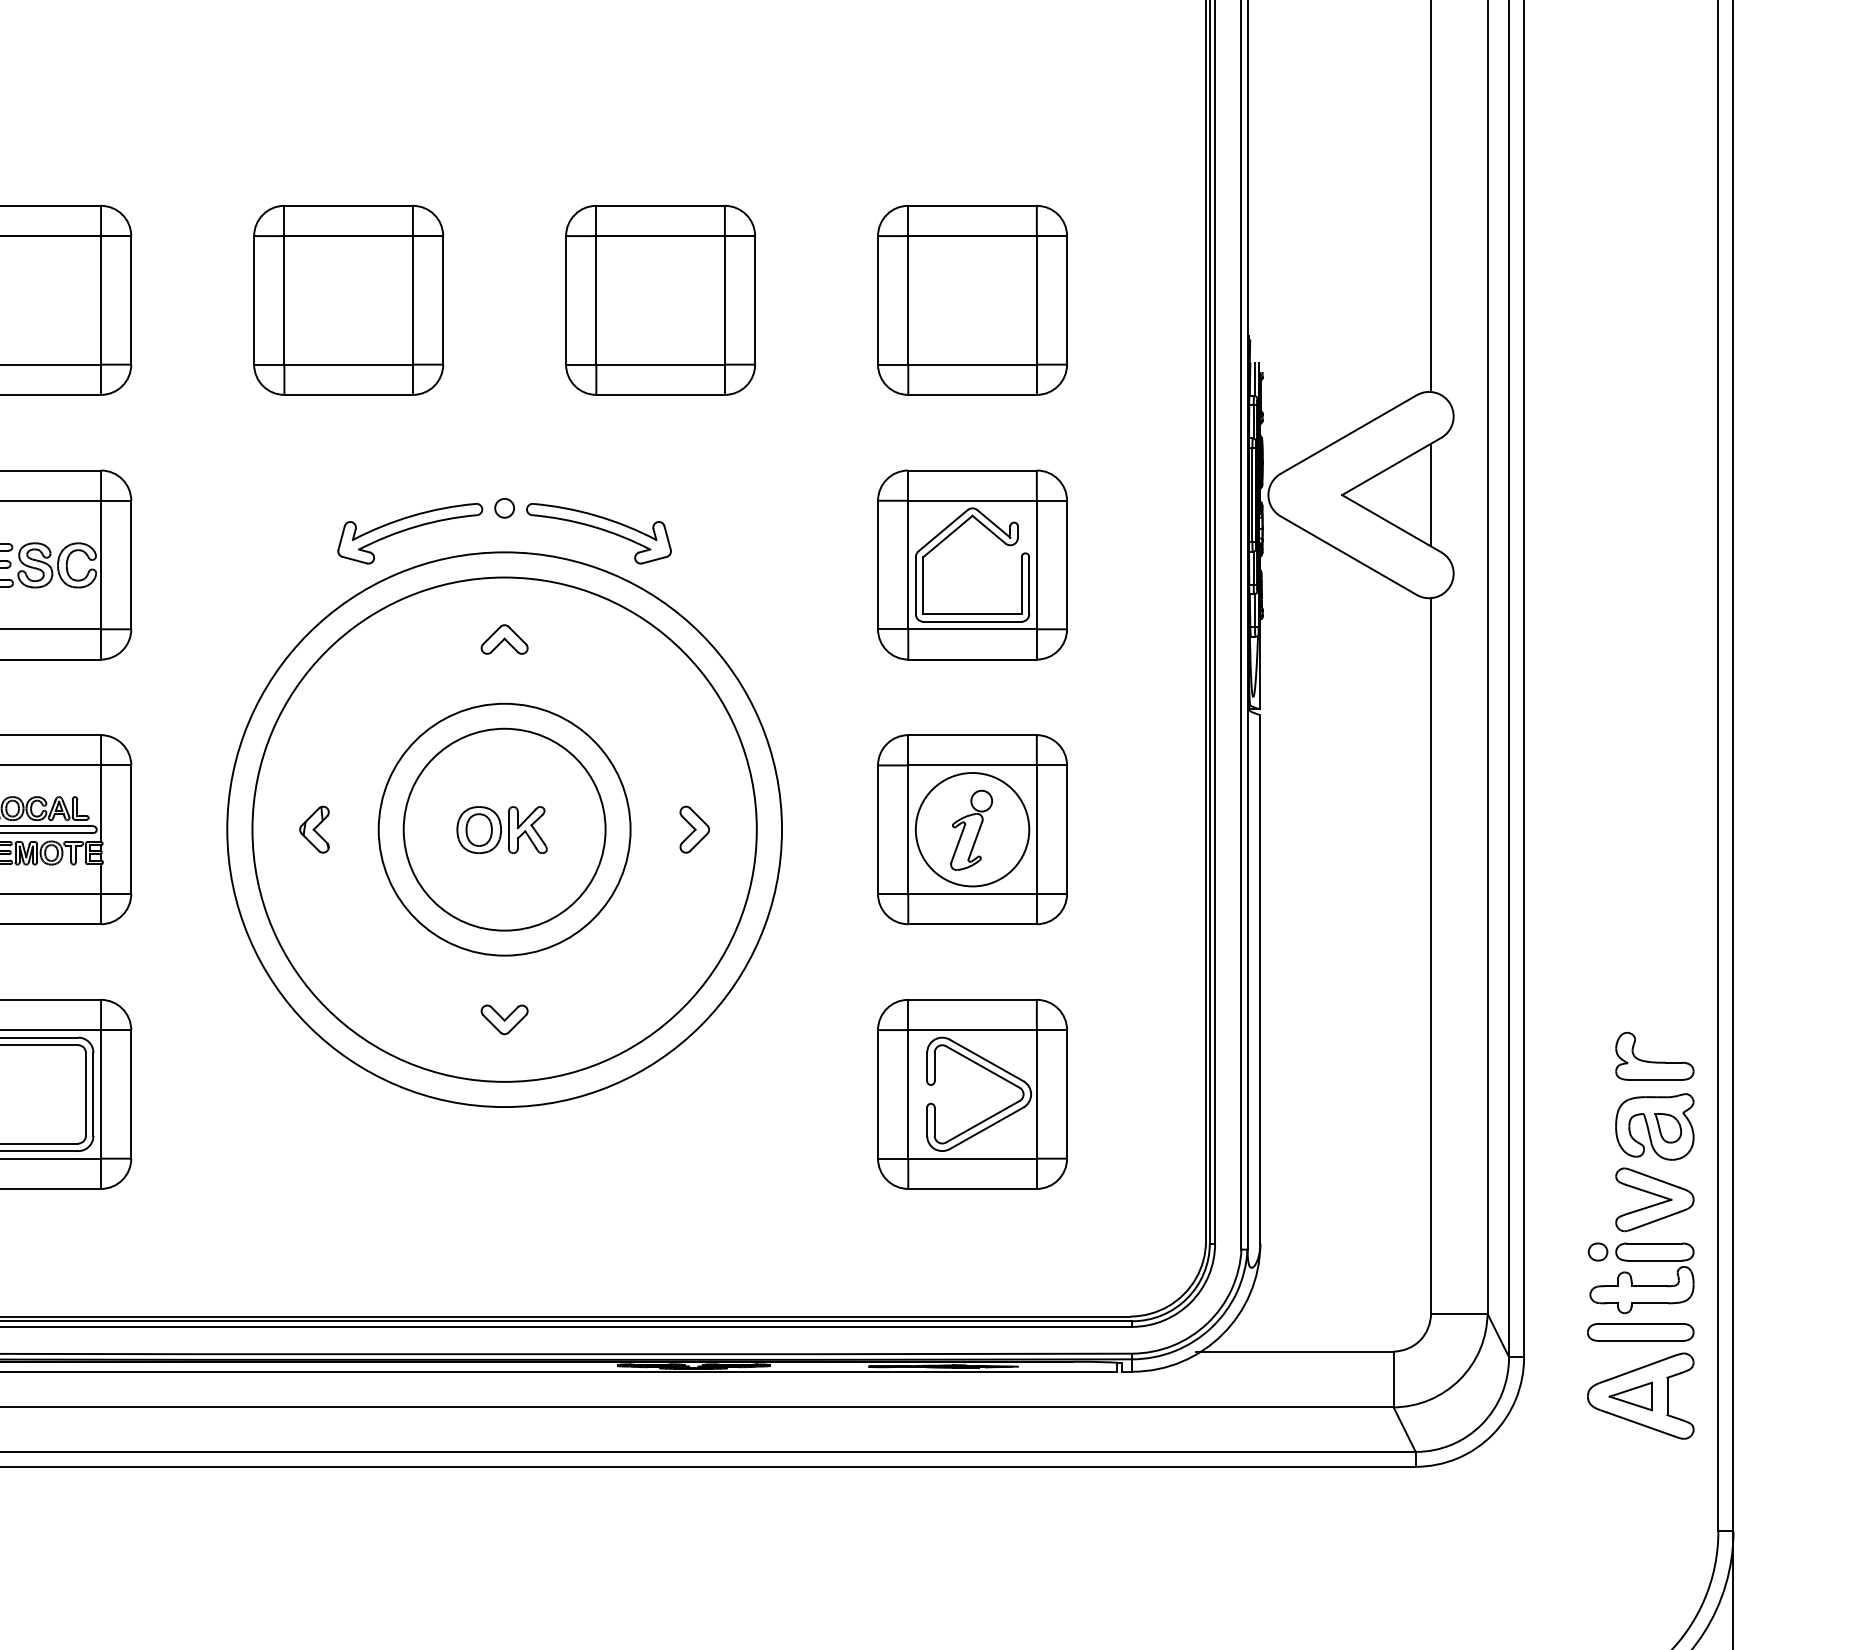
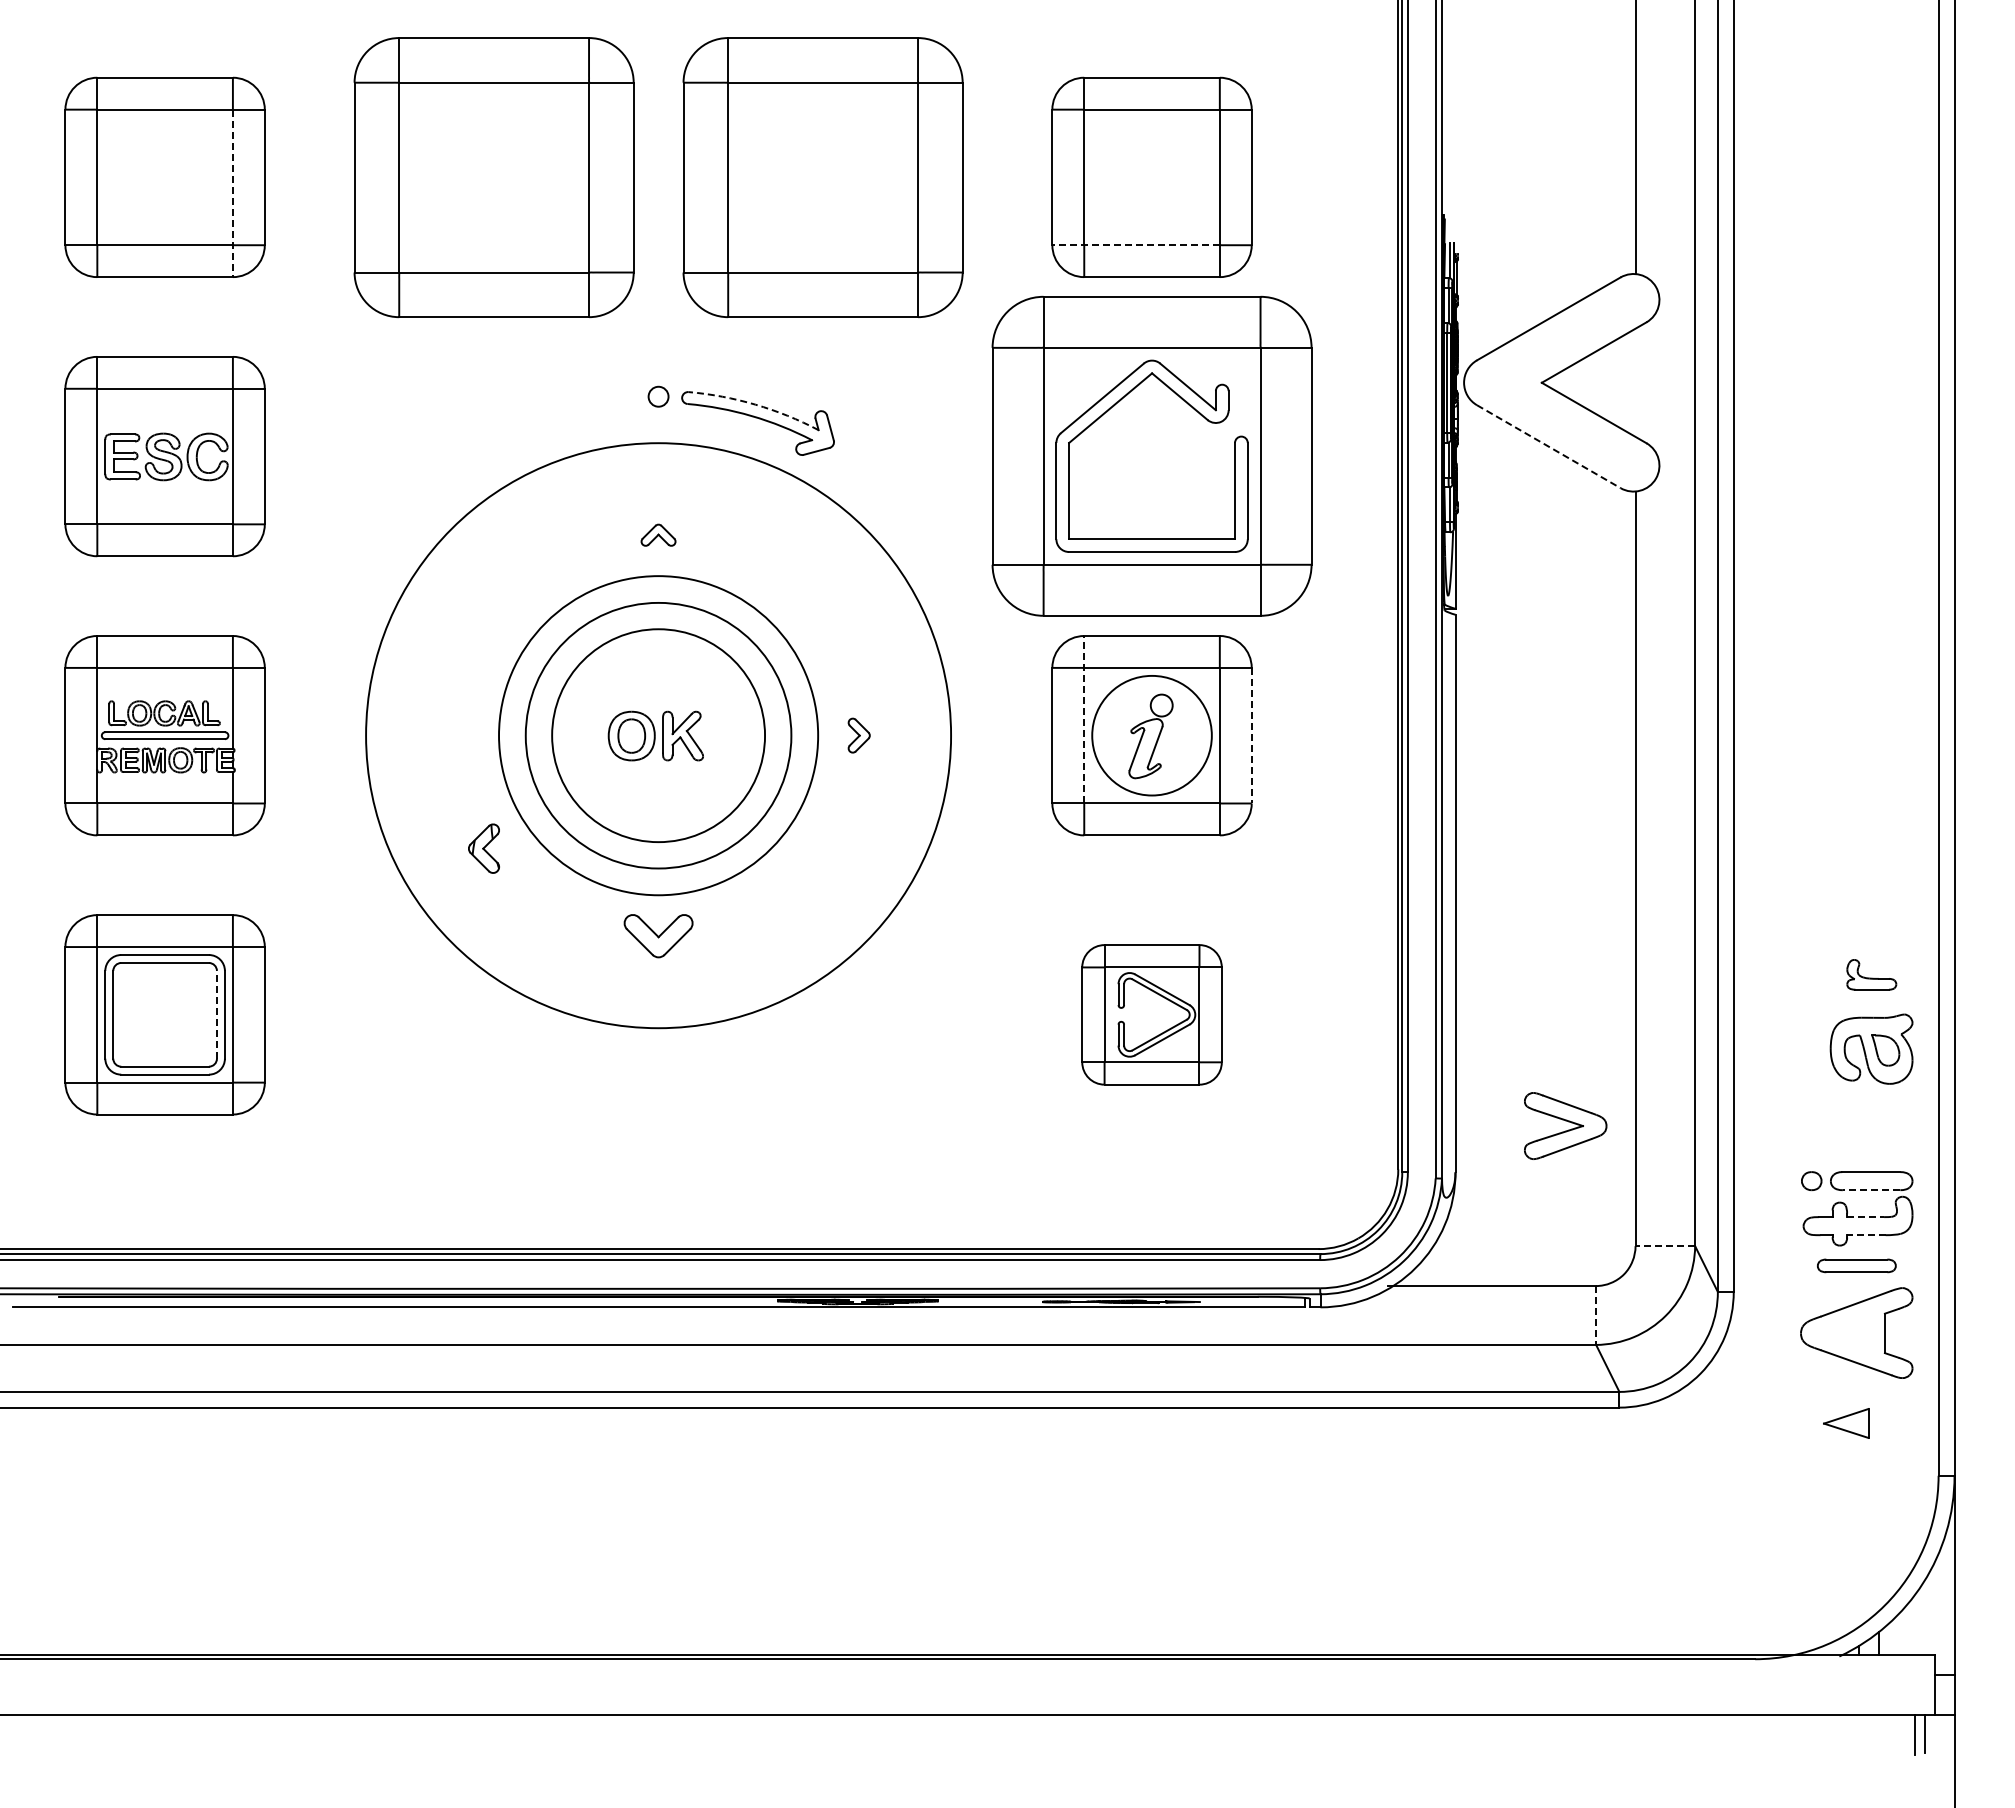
part: (348, 299) -> (493, 176), size x1.4
part: (660, 299) -> (822, 176), size x1.4
line: (100, 315) -> (232, 193), solid -> dashed
line: (957, 364) -> (1136, 245), solid -> dashed
line: (1430, 494) -> (1635, 382), removed
arc: (596, 515) -> (755, 404), solid -> dashed
part: (409, 533) -> (558, 423), removed
line: (1348, 555) -> (1548, 446), solid -> dashed
part: (972, 564) -> (1151, 456), size x1.6
part: (504, 639) -> (658, 535), size x0.7
line: (908, 814) -> (1084, 719), solid -> dashed
part: (313, 829) -> (483, 848), moved
circle: (504, 829) -> (658, 735), size x0.6
part: (695, 829) -> (859, 735), size x0.7
line: (1066, 829) -> (1251, 735), solid -> dashed
part: (504, 1020) -> (658, 936), size x1.4
part: (1654, 1056) -> (1871, 974), size x0.6
line: (85, 1094) -> (216, 1014), solid -> dashed
part: (972, 1094) -> (1151, 1014), size x0.7
part: (1654, 1199) -> (1565, 1125), moved
line: (1654, 1260) -> (1871, 1190), solid -> dashed
line: (1650, 1286) -> (1866, 1217), solid -> dashed
line: (1649, 1303) -> (1865, 1235), solid -> dashed
line: (1459, 1314) -> (1665, 1246), solid -> dashed
part: (1640, 1332) -> (1856, 1265), size x0.7
line: (1393, 1379) -> (1596, 1315), solid -> dashed
part: (1631, 1396) -> (1846, 1423), moved

